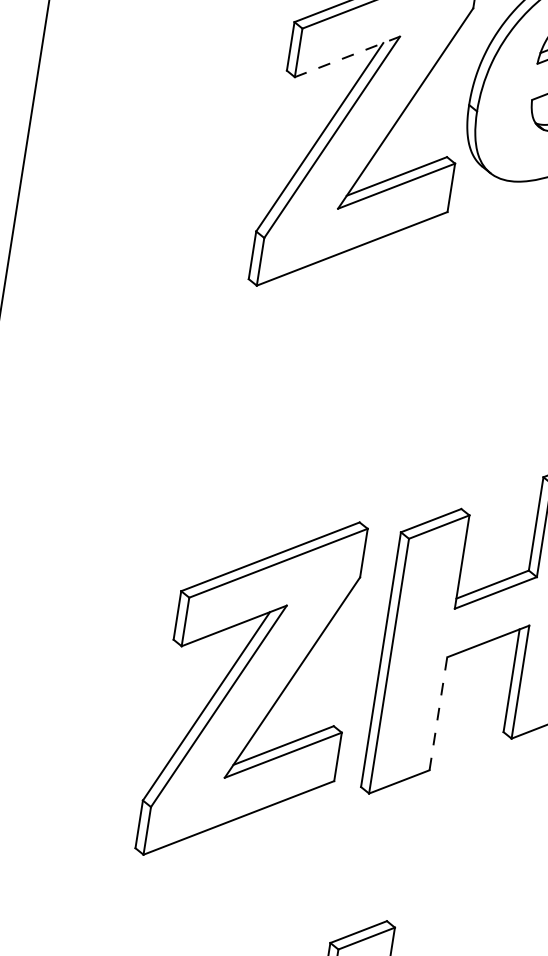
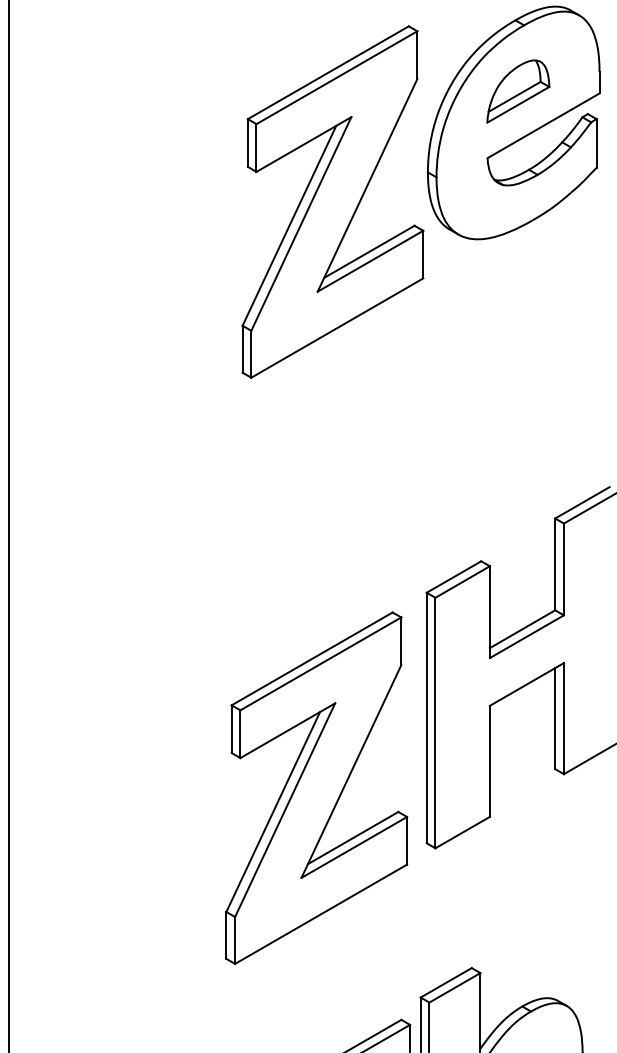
line: (347, 56) -> (303, 144), dashed -> solid
part: (254, 688) -> (316, 787), moved
line: (437, 713) -> (489, 761), dashed -> solid

